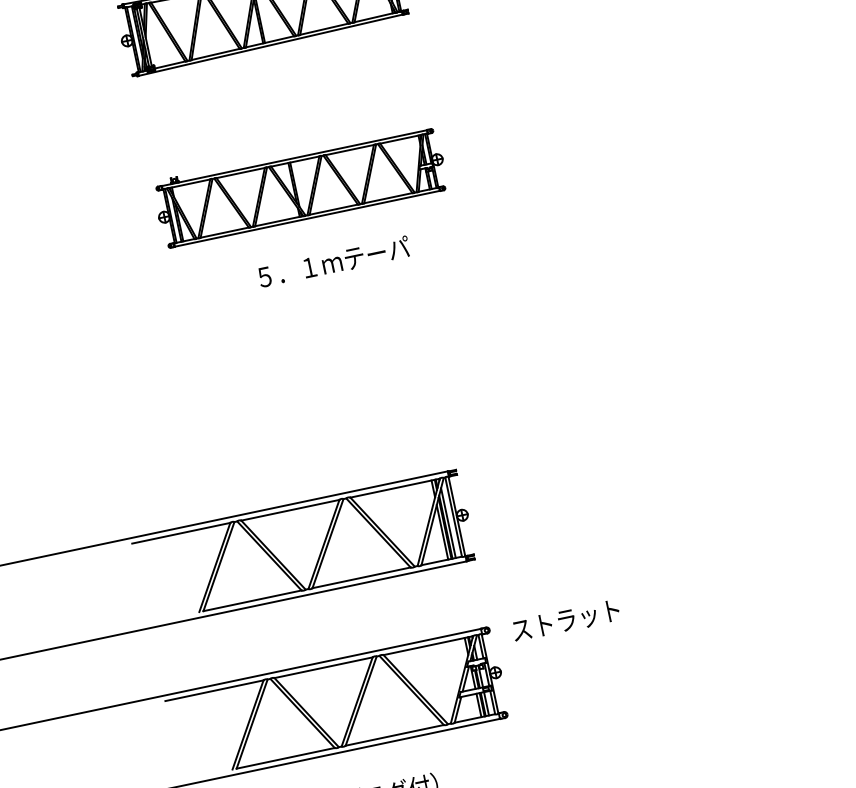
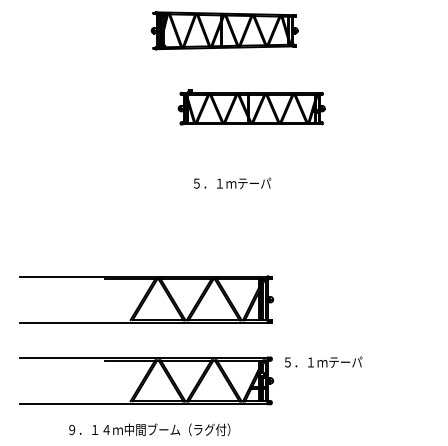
part: (299, 186) -> (251, 107), moved
text: (333, 260) -> (232, 182), moved
text: (589, 615) -> (322, 362), ストラット -> ５．１ｍテーパ

